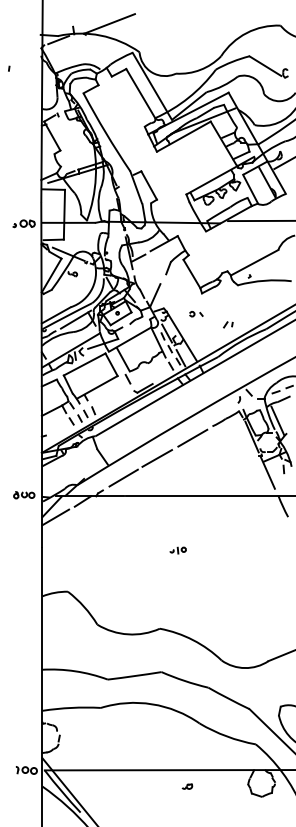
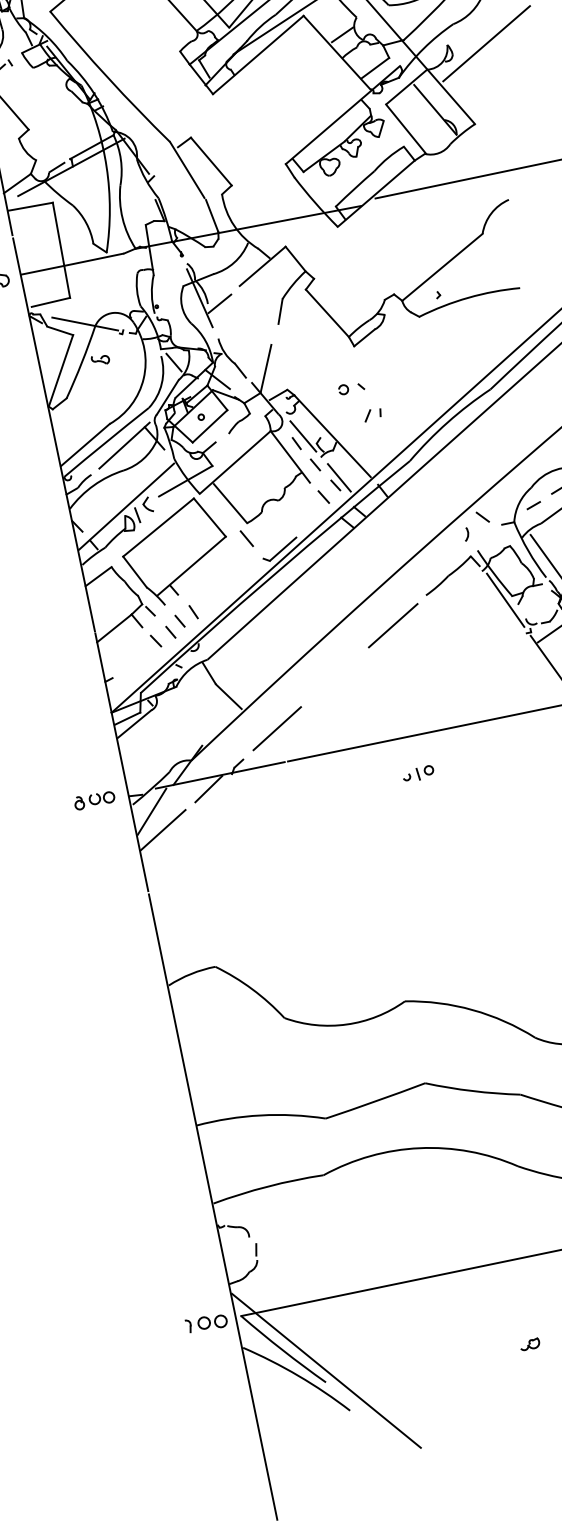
part: (228, 324) -> (373, 414), moved
line: (156, 458) -> (332, 678), removed
part: (177, 550) -> (417, 774), moved
part: (187, 786) -> (530, 1344), moved

